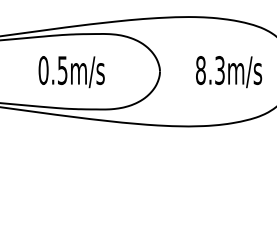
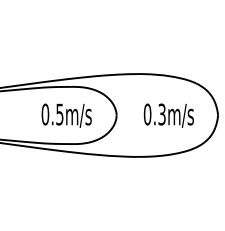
text: (200, 70) -> (147, 114), 8.3m/s -> 0.3m/s
text: (71, 71) -> (66, 115), moved

